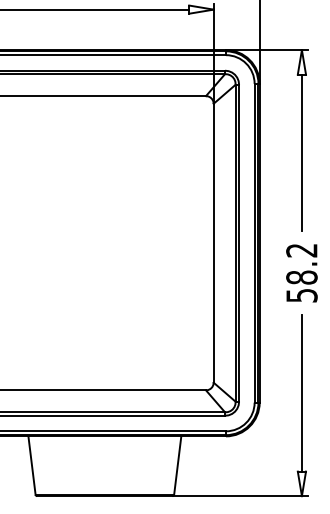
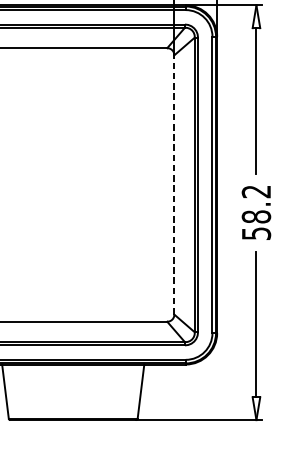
line: (213, 242) -> (174, 184), solid -> dashed

